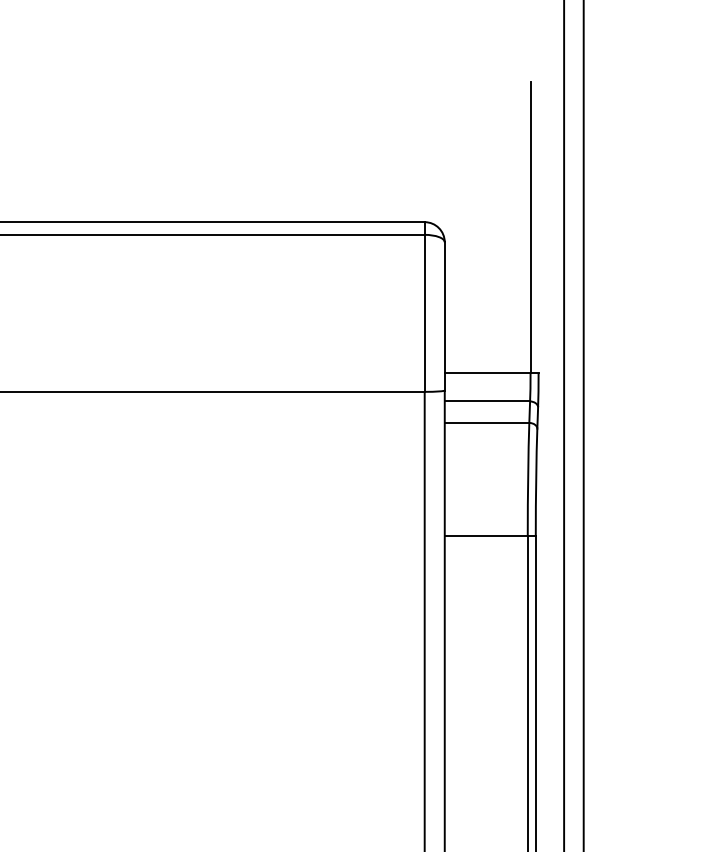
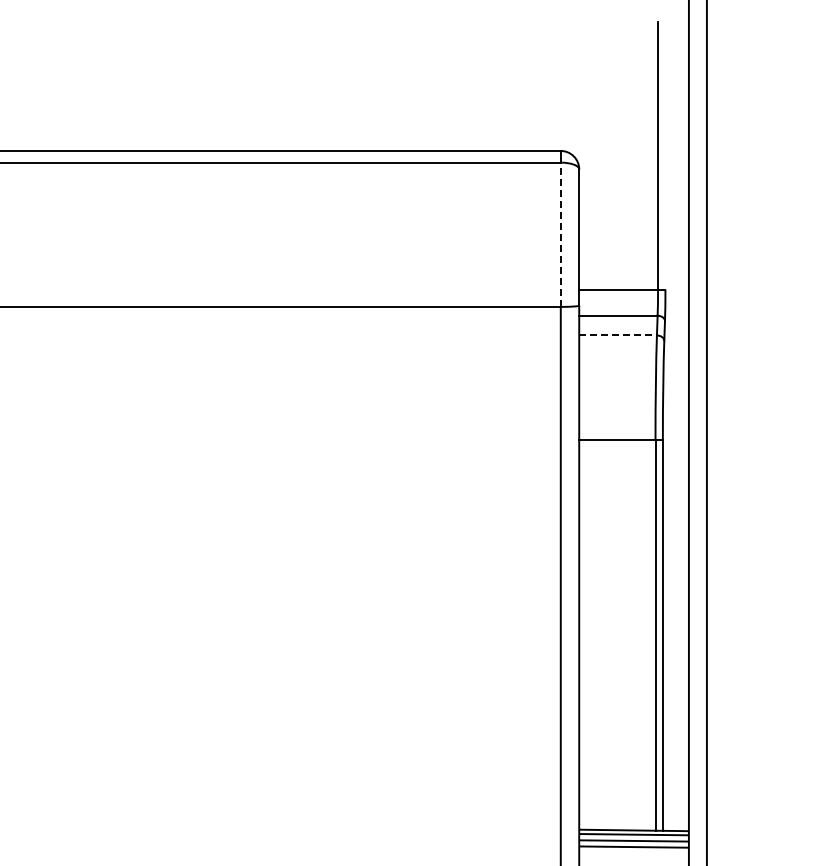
line: (424, 313) -> (560, 234), solid -> dashed
line: (487, 422) -> (618, 335), solid -> dashed

